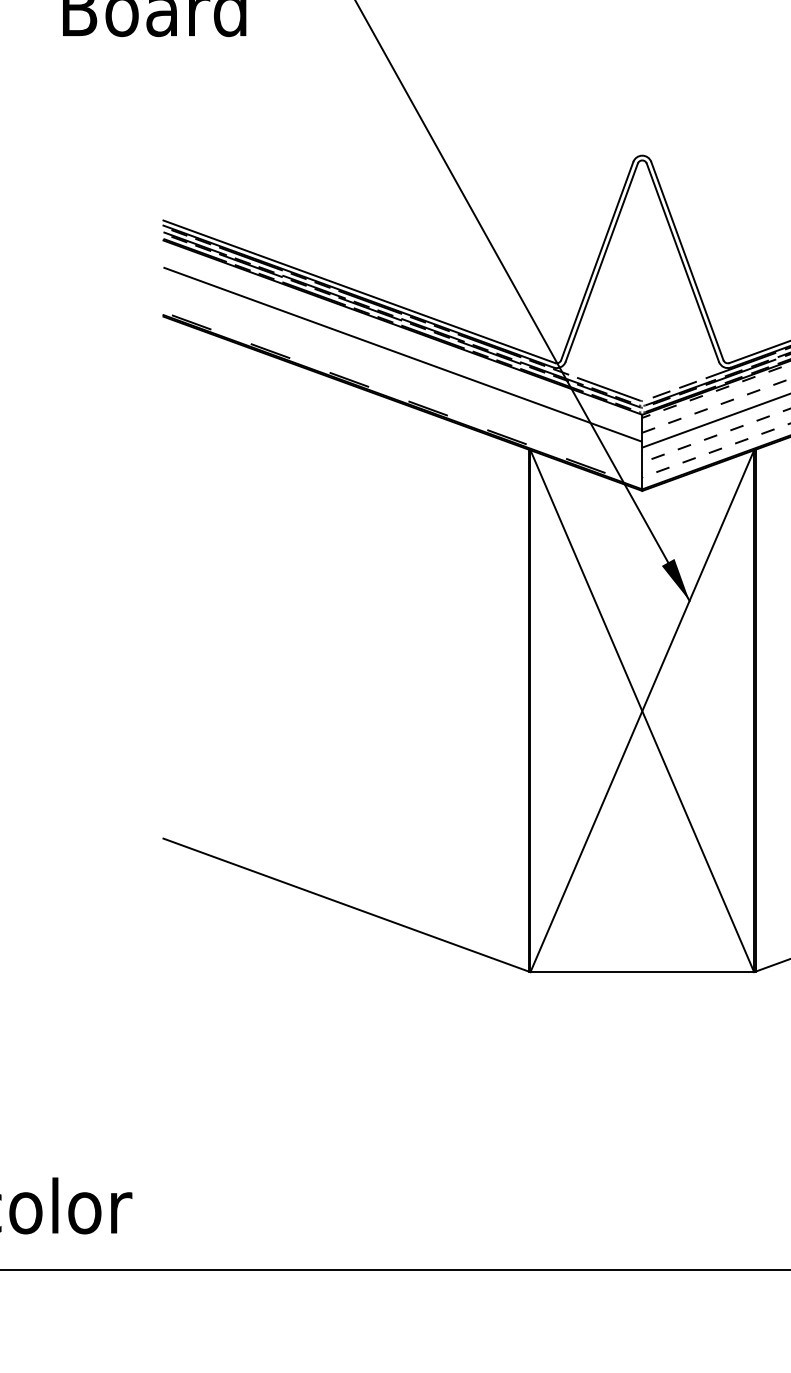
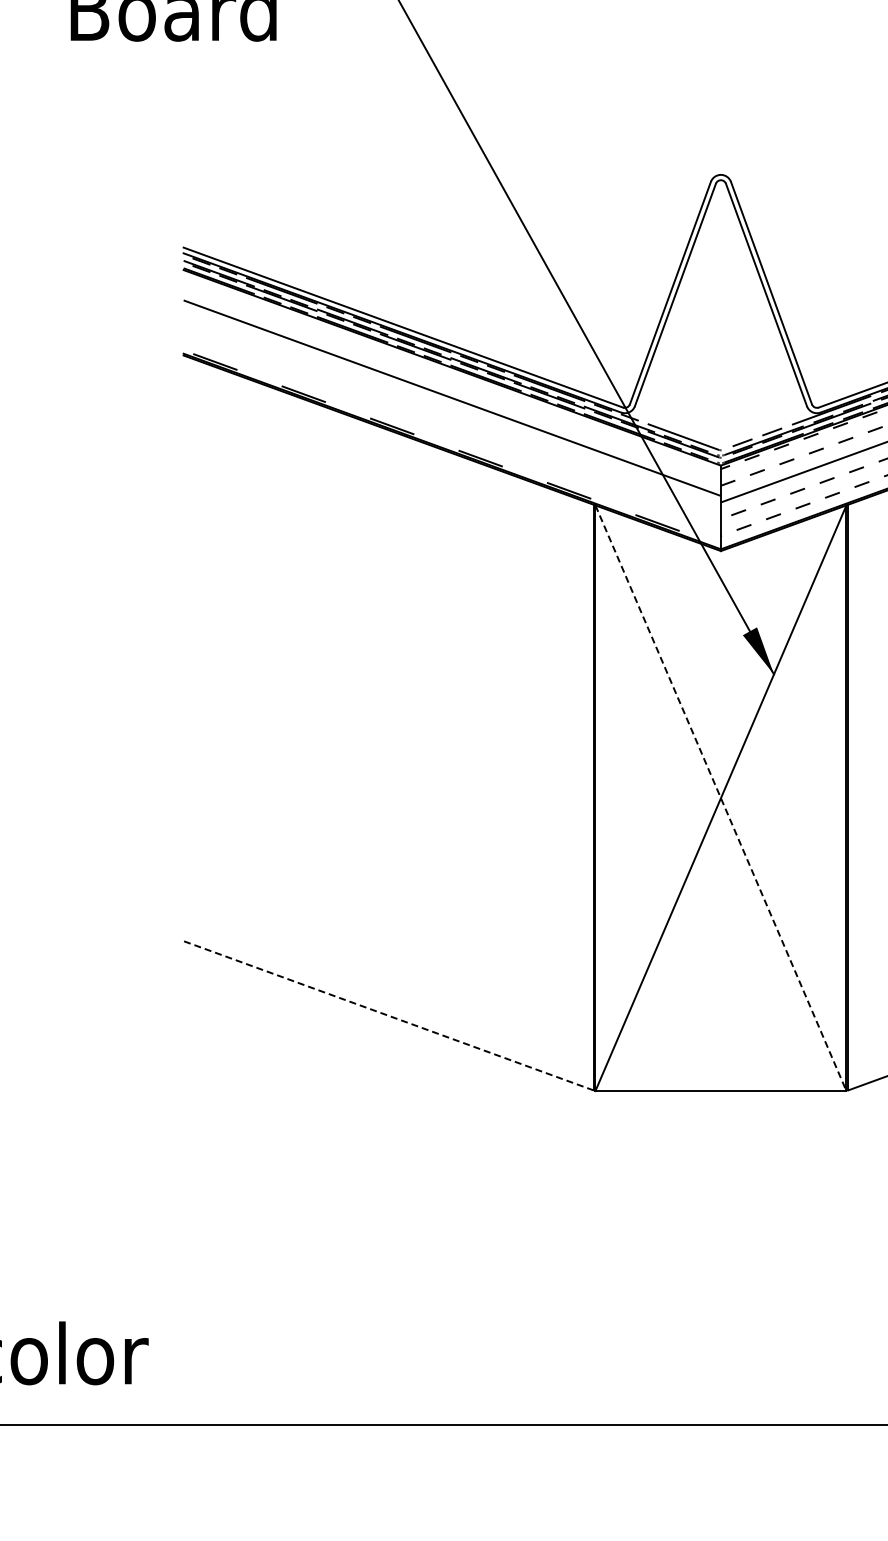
line: (641, 711) -> (720, 798), solid -> dashed
line: (346, 904) -> (388, 1015), solid -> dashed

